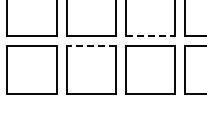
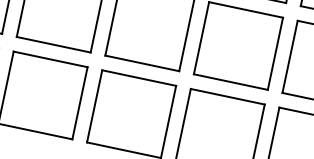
line: (150, 35) -> (230, 81), dashed -> solid
line: (91, 45) -> (139, 77), dashed -> solid

